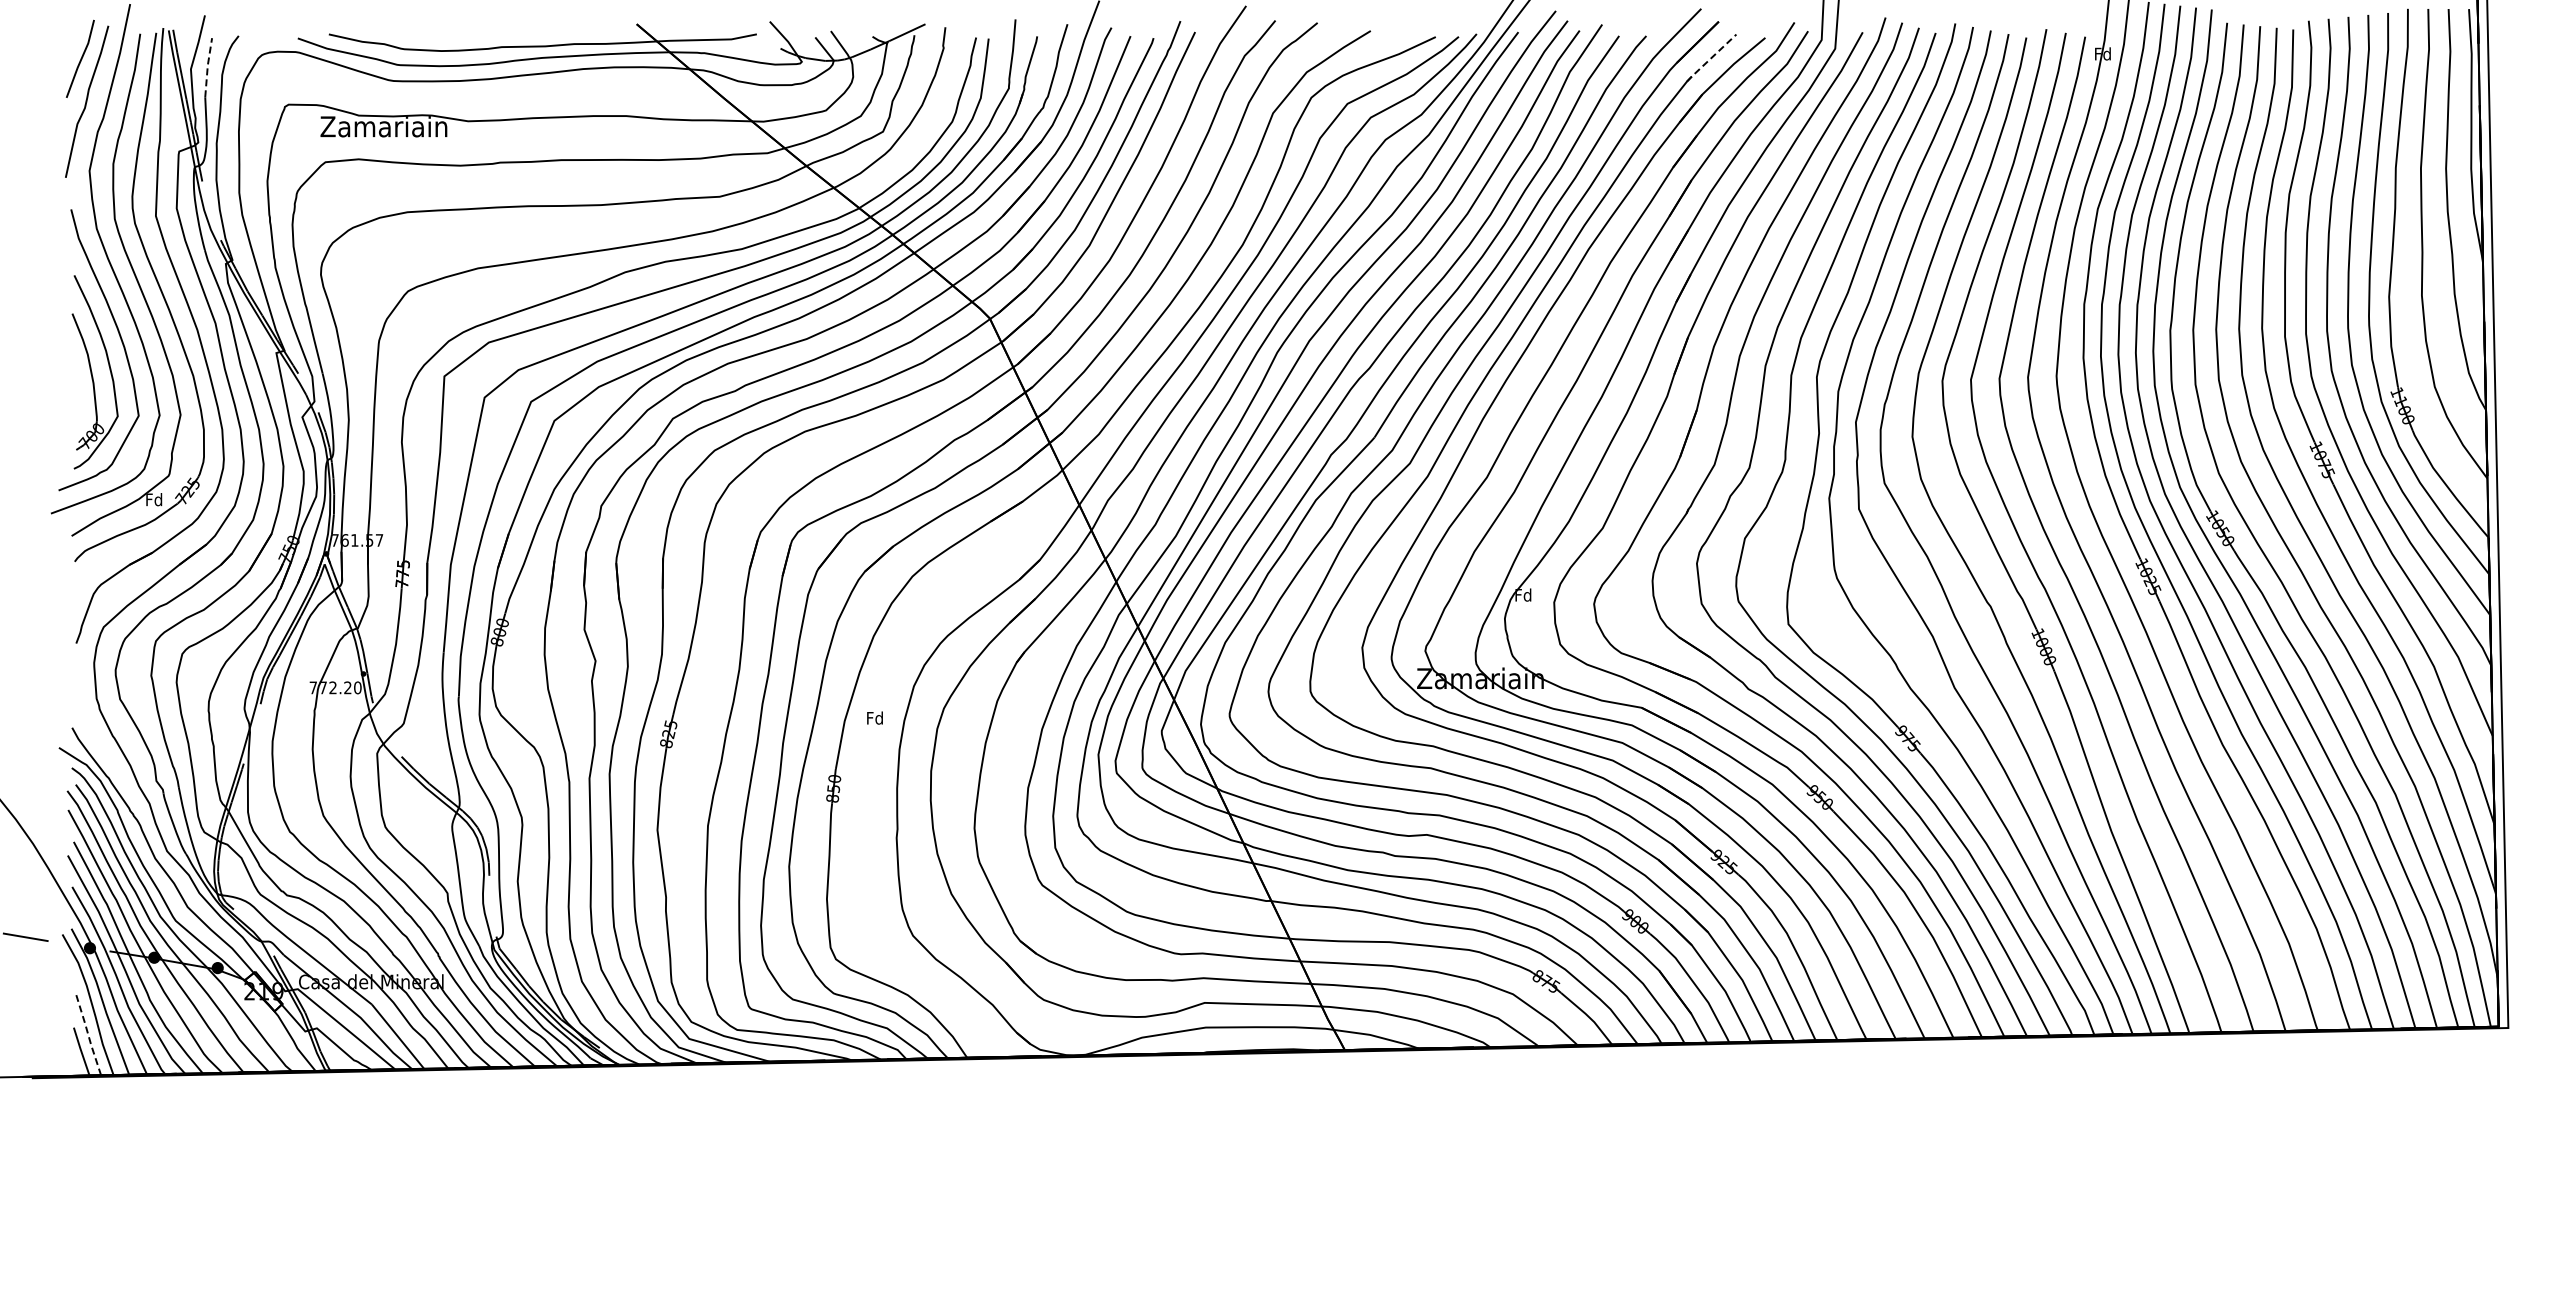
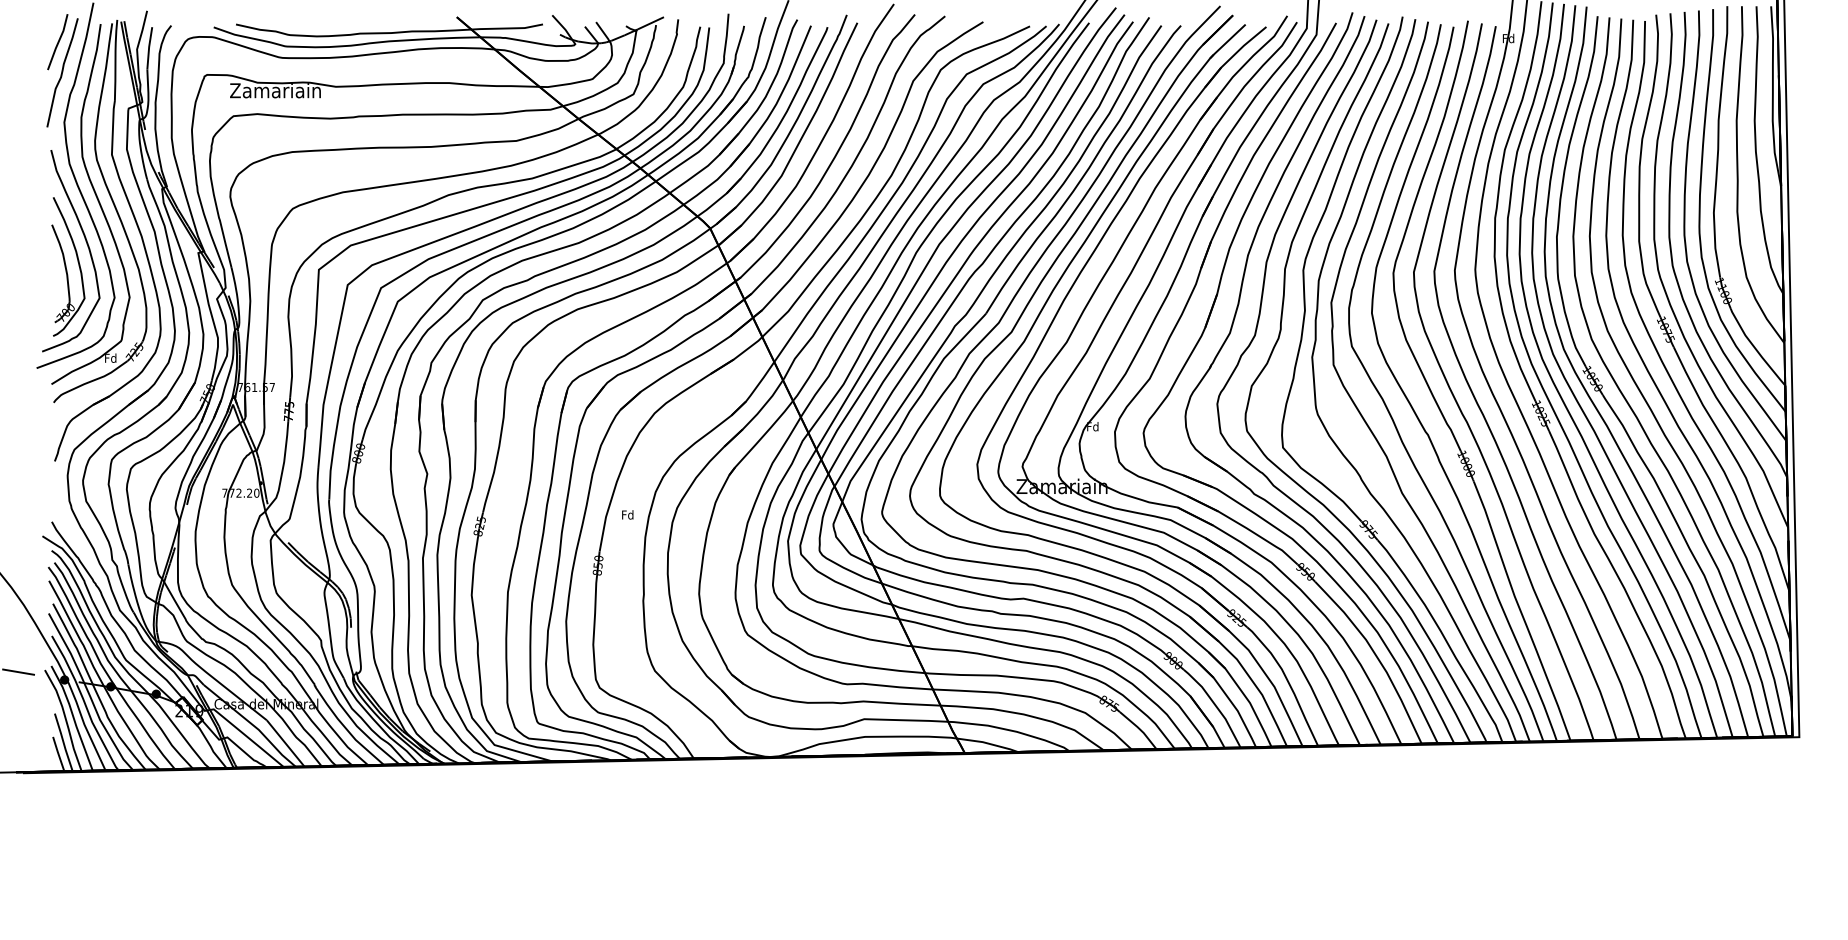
line: (1711, 58) -> (1227, 41), dashed -> solid
line: (207, 66) -> (148, 47), dashed -> solid
line: (88, 1035) -> (63, 742), dashed -> solid

